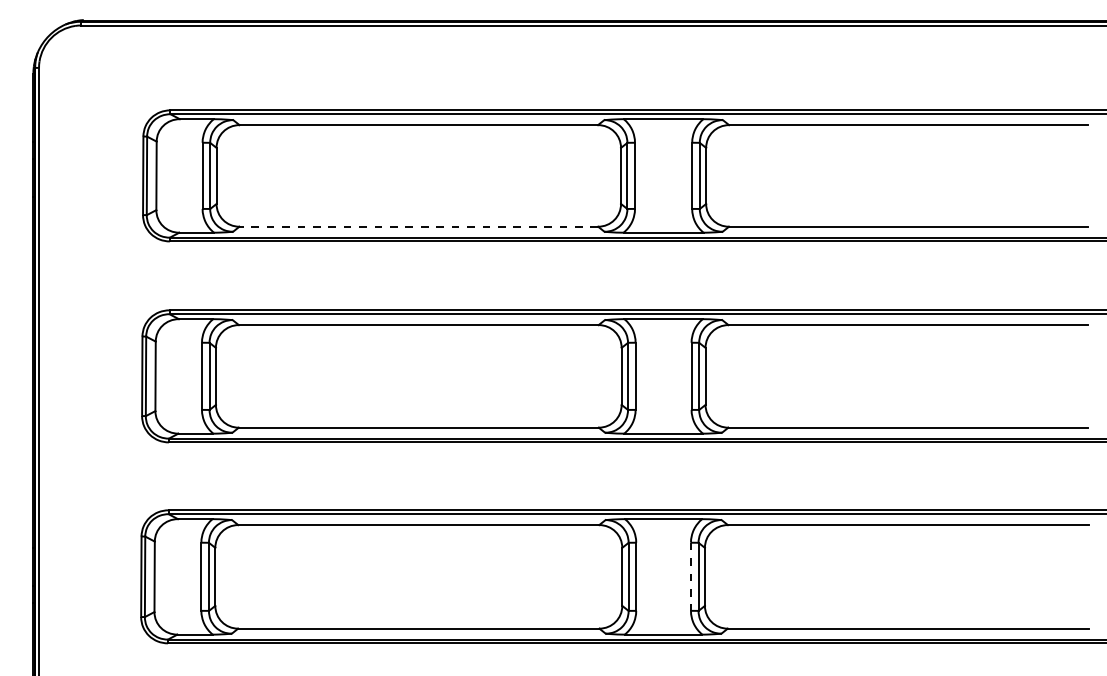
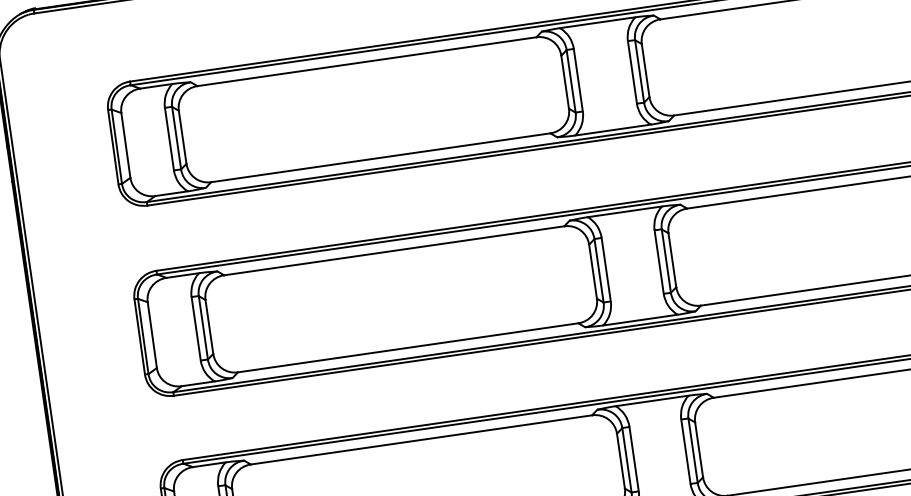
line: (418, 226) -> (380, 157), dashed -> solid
line: (690, 577) -> (685, 452), dashed -> solid

